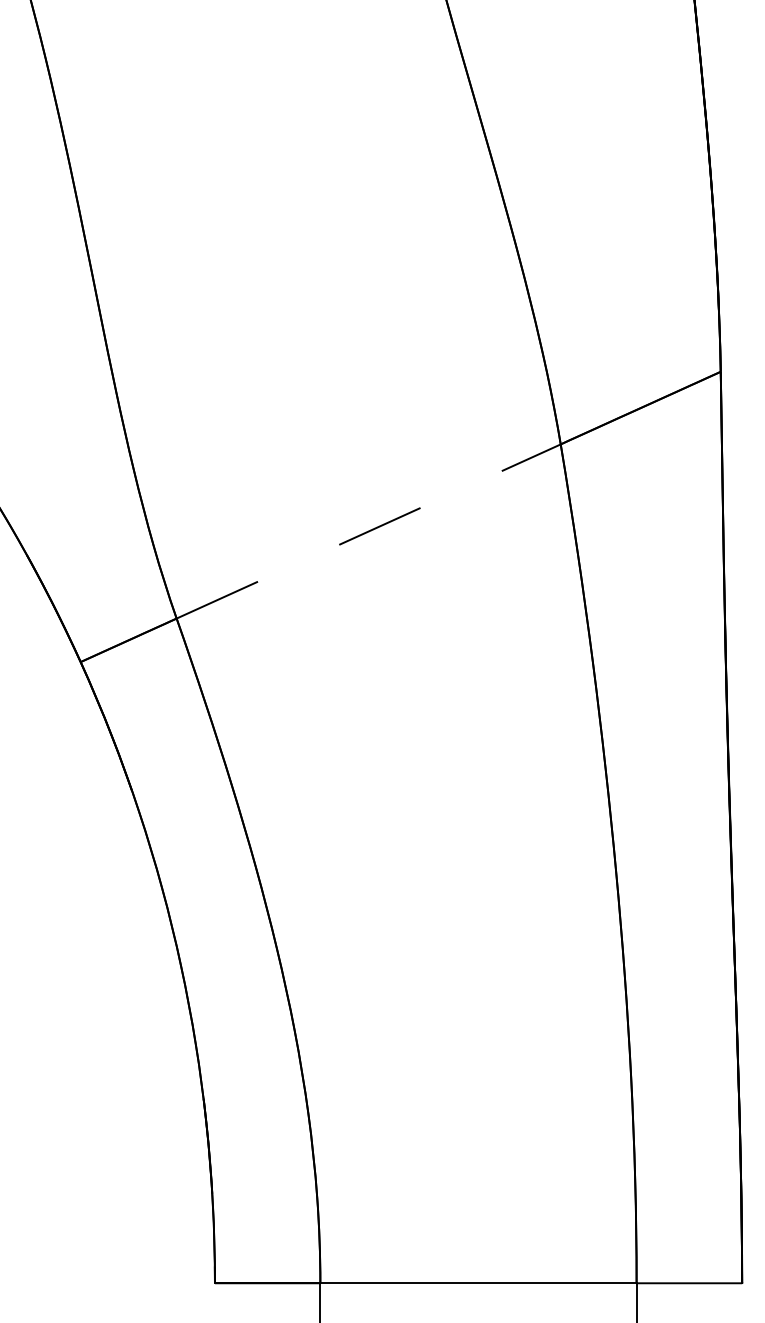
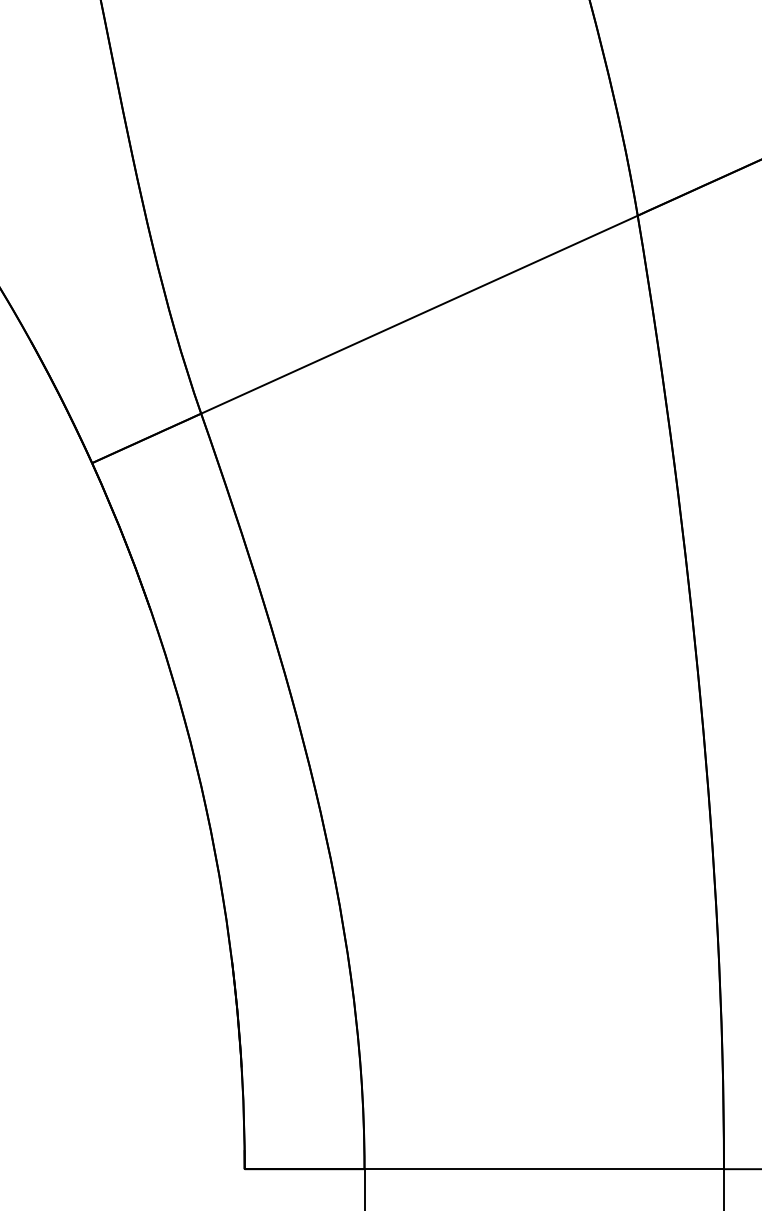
line: (368, 531) -> (419, 314), dashed -> solid

